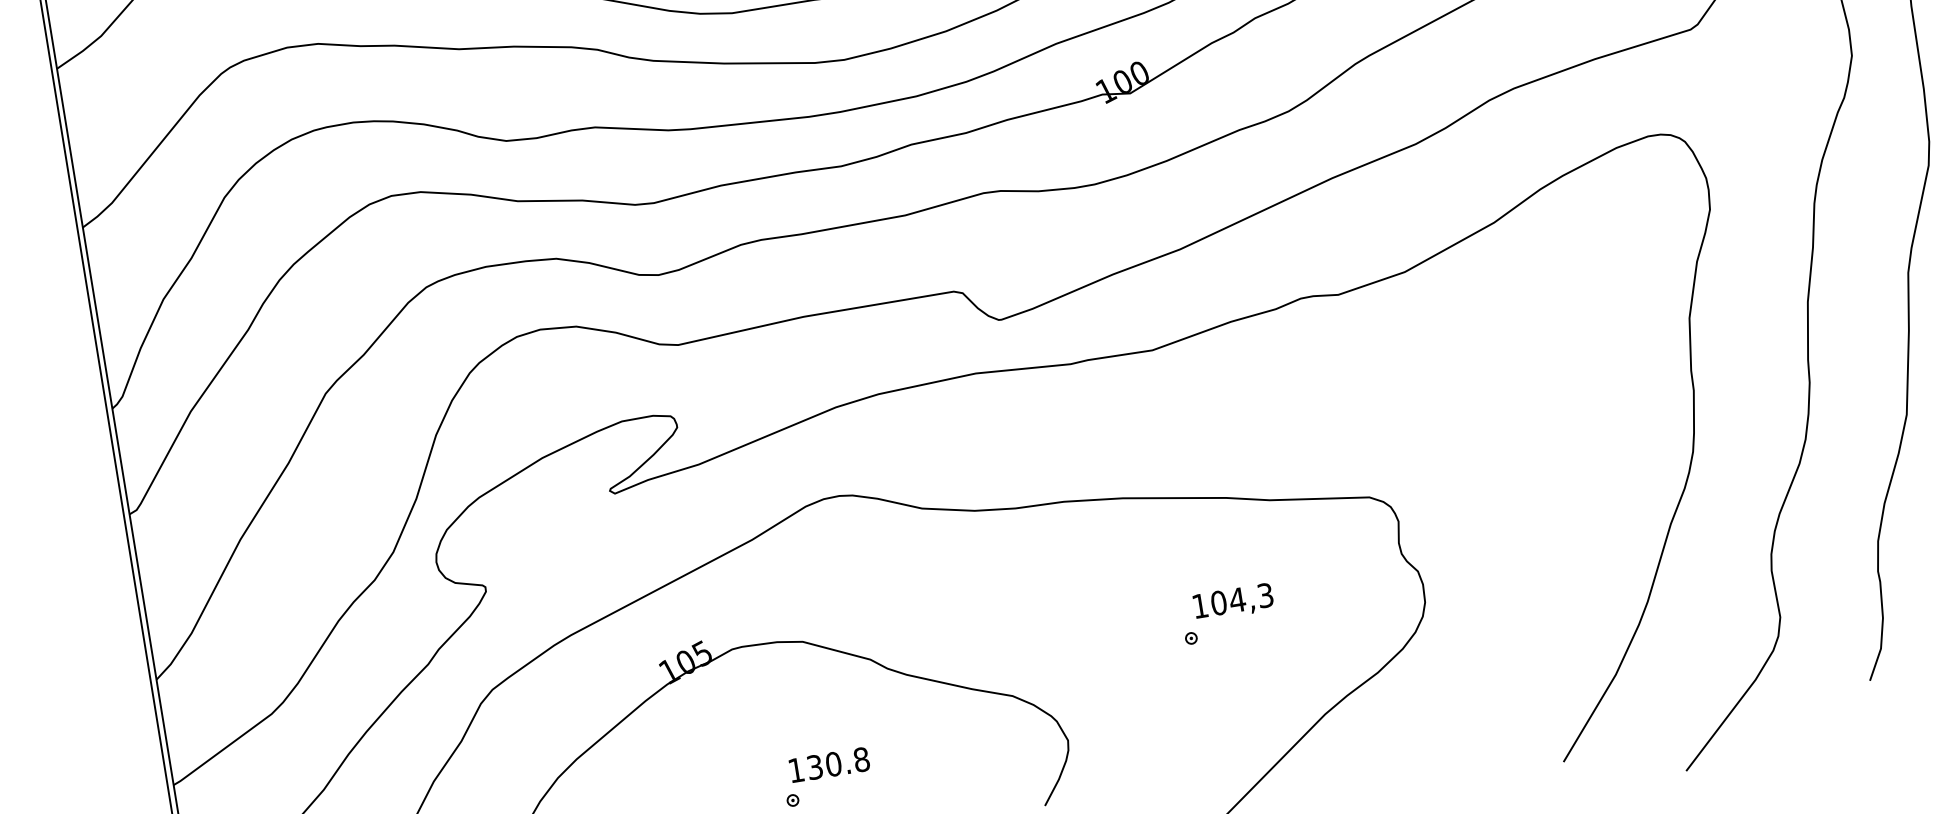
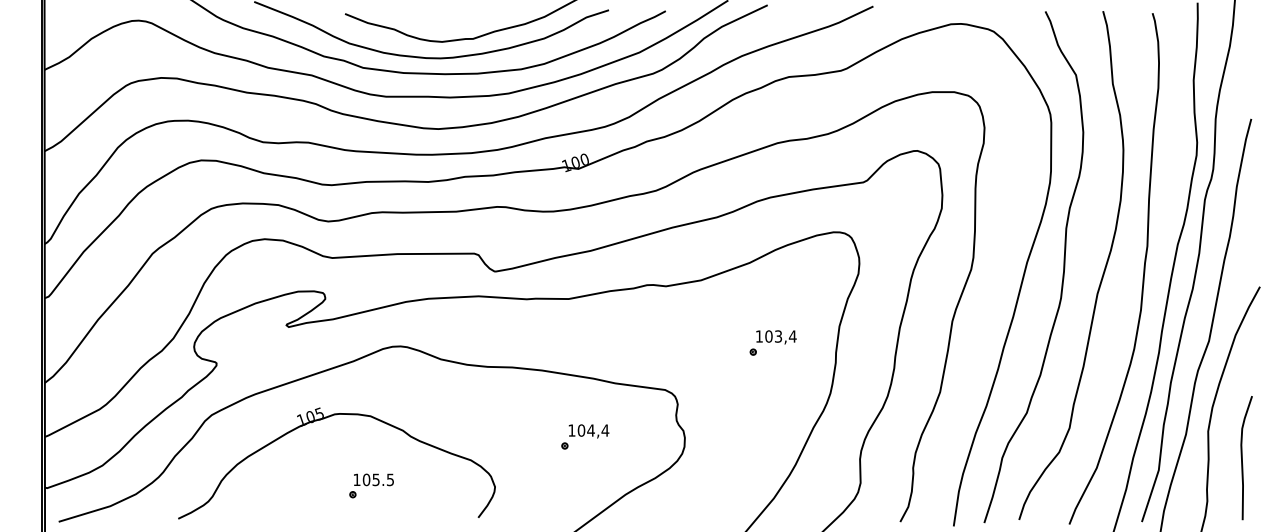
part: (1563, 370) -> (772, 342), added
text: (1265, 595) -> (605, 430), 104,3 -> 104,4
text: (838, 762) -> (378, 479), 130.8 -> 105.5

